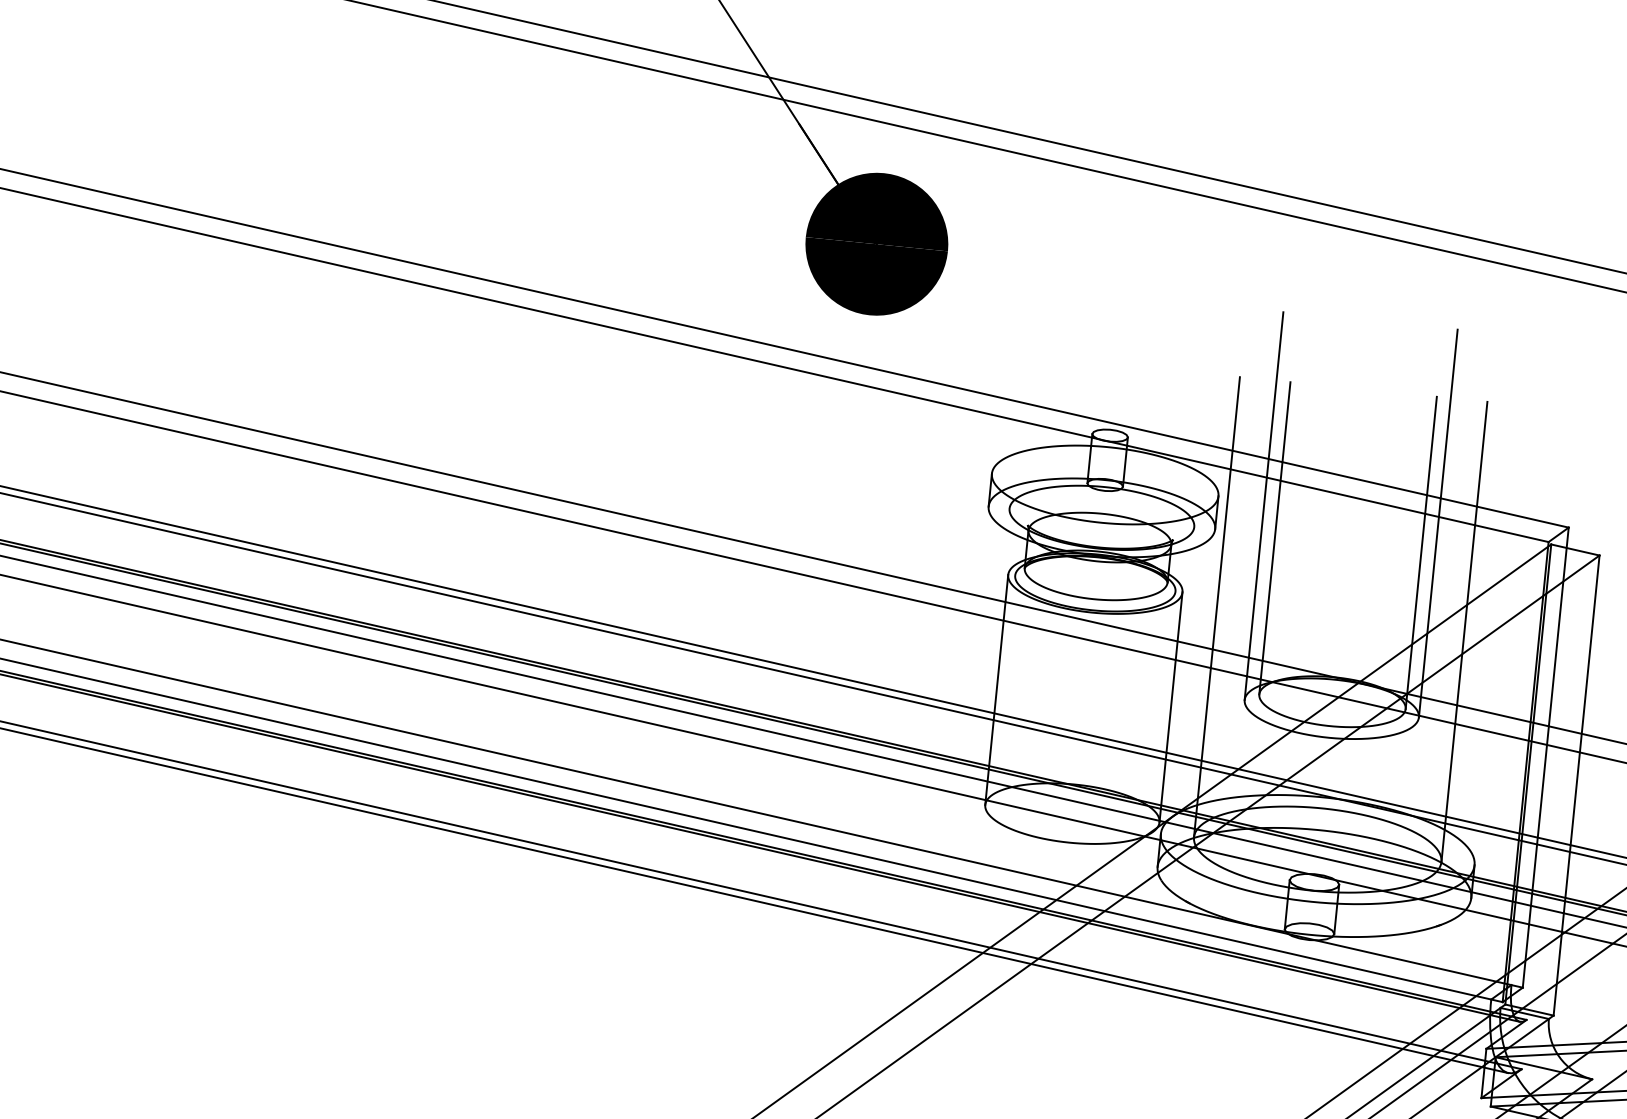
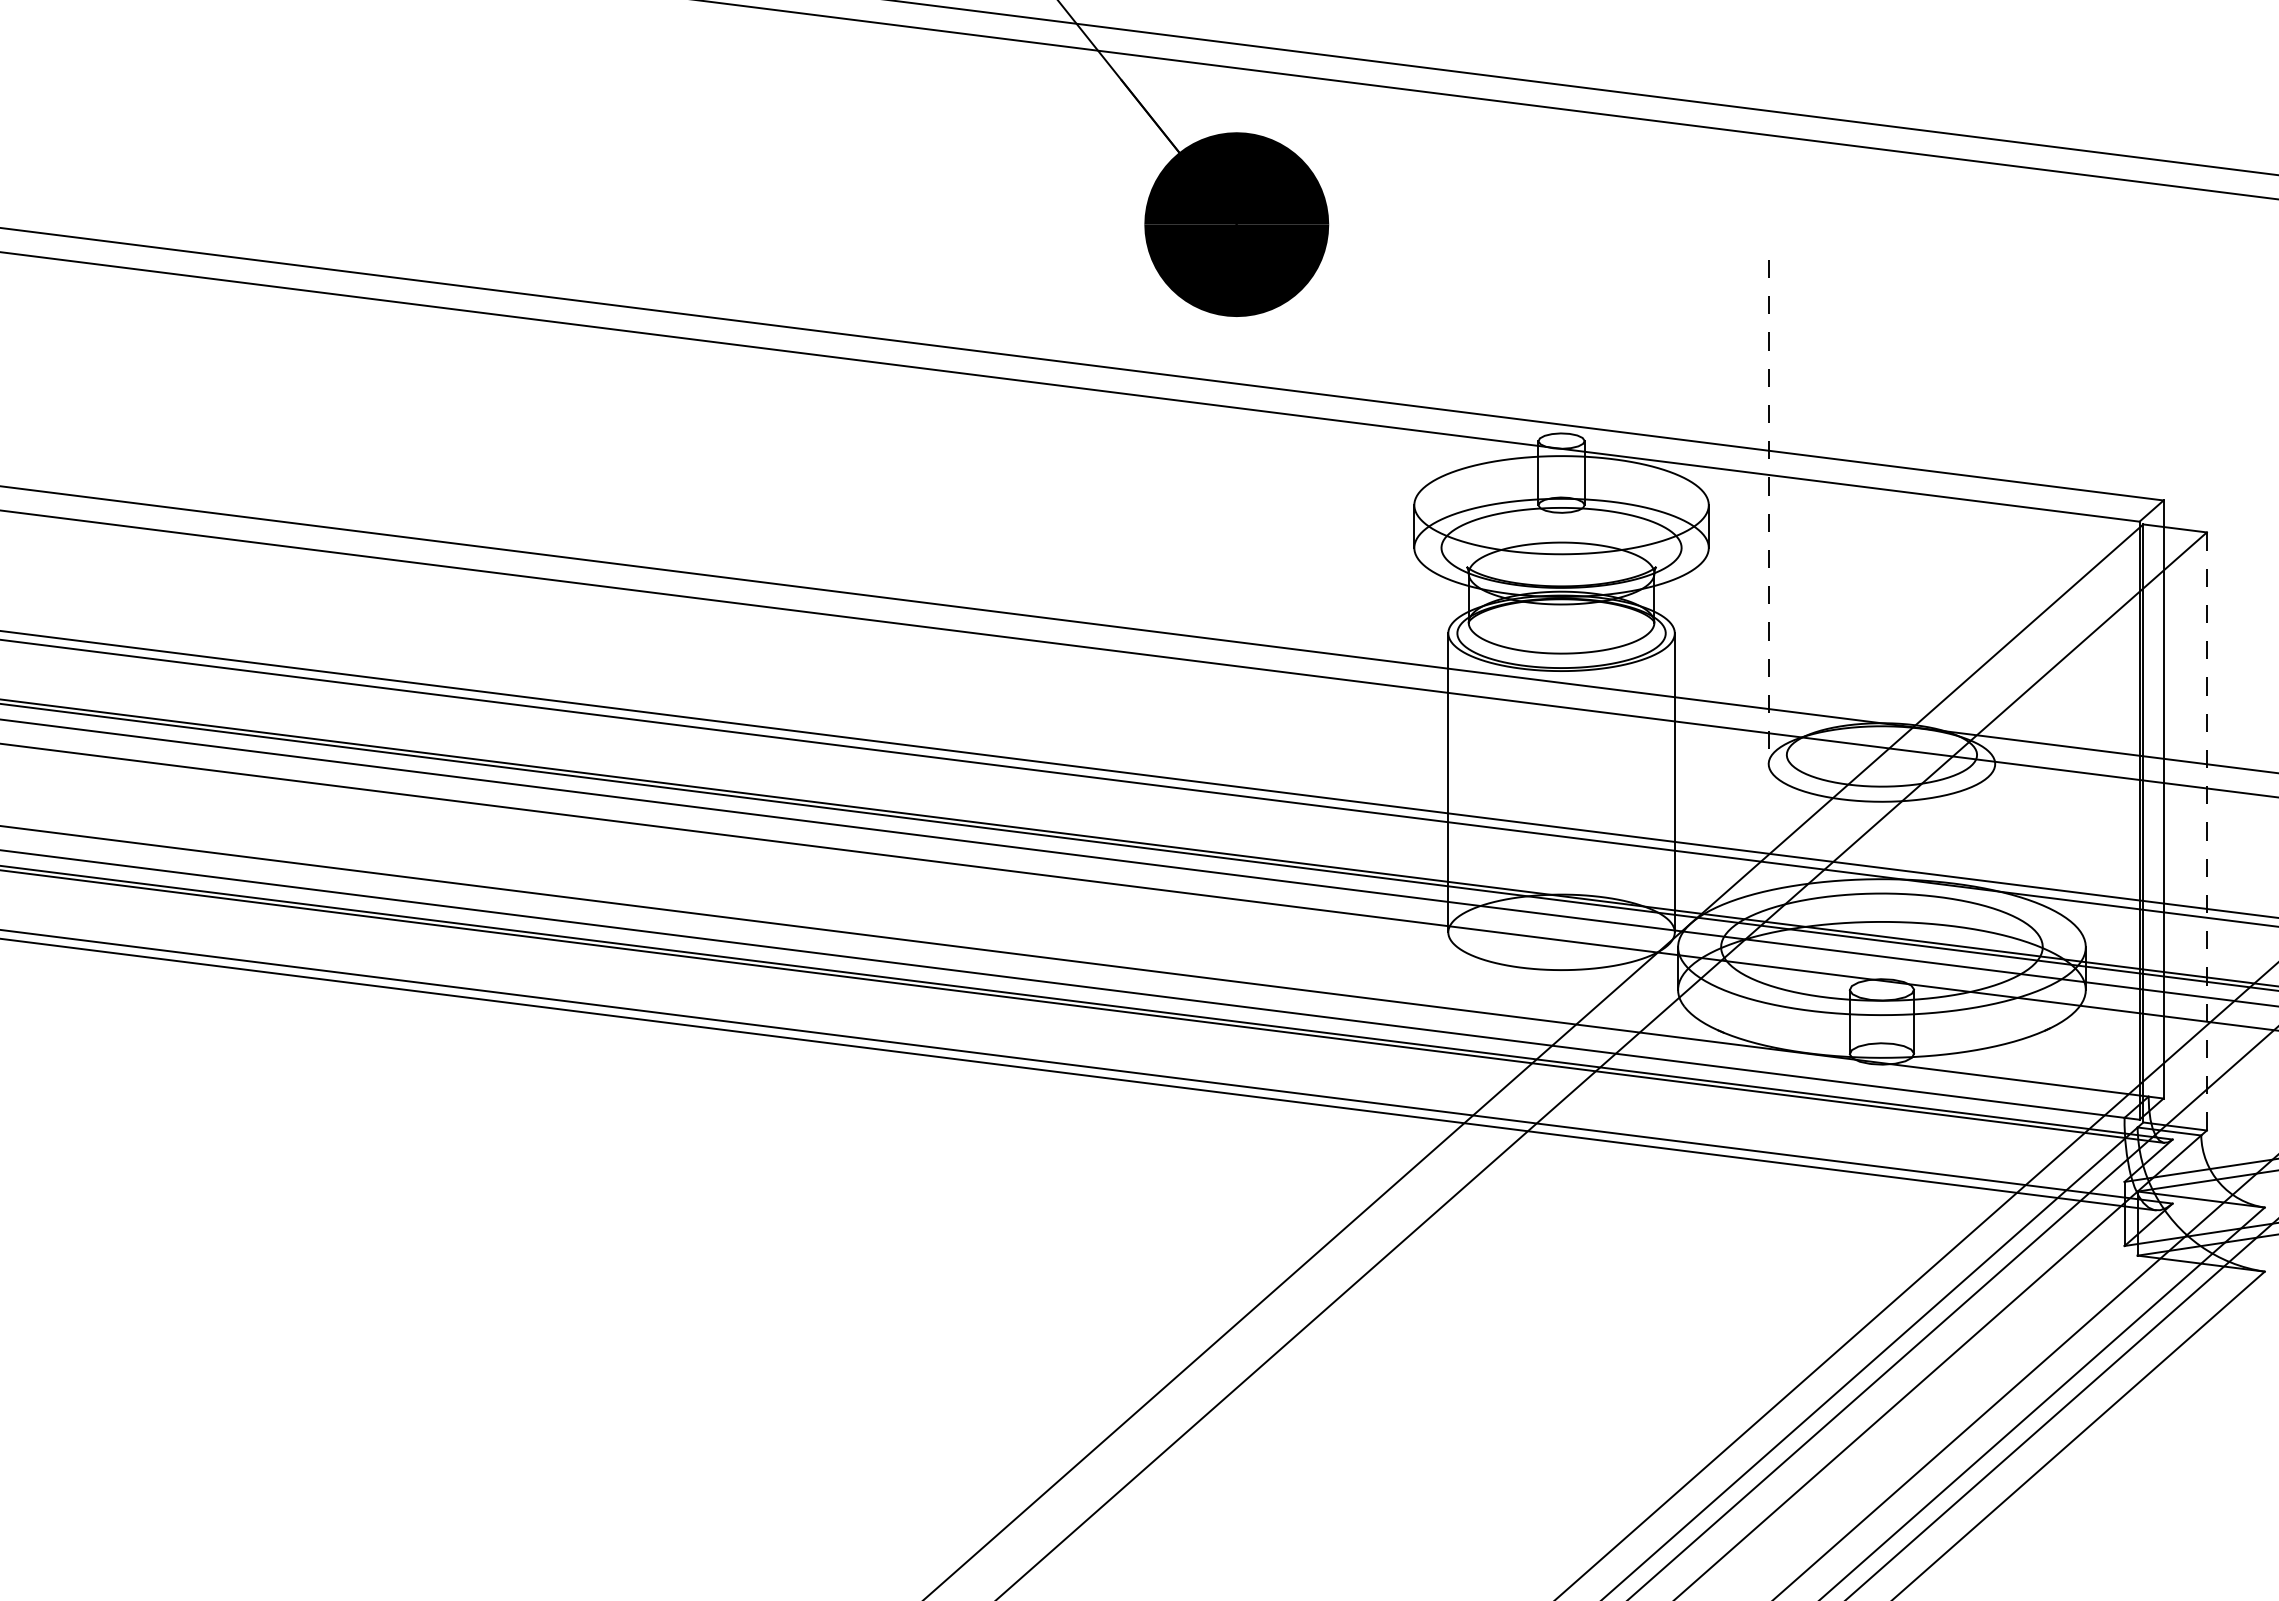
line: (1263, 506) -> (1768, 512), solid -> dashed
line: (1438, 523) -> (1995, 511), removed
line: (1274, 537) -> (1786, 551), removed
line: (1421, 552) -> (1977, 551), removed
line: (1217, 607) -> (1721, 648), removed
line: (1464, 632) -> (2042, 648), removed
line: (1576, 784) -> (2206, 830), solid -> dashed

